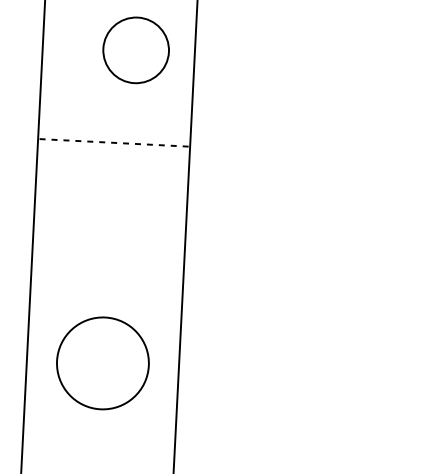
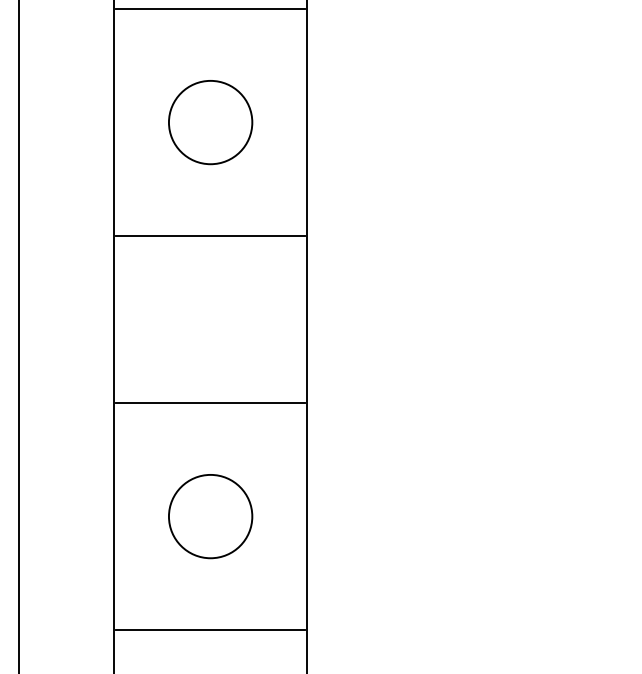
circle: (136, 50) -> (210, 122), moved
line: (113, 143) -> (210, 236), dashed -> solid
line: (107, 273) -> (210, 402), added
circle: (102, 363) -> (210, 516), size x0.71
line: (98, 453) -> (210, 630), added

